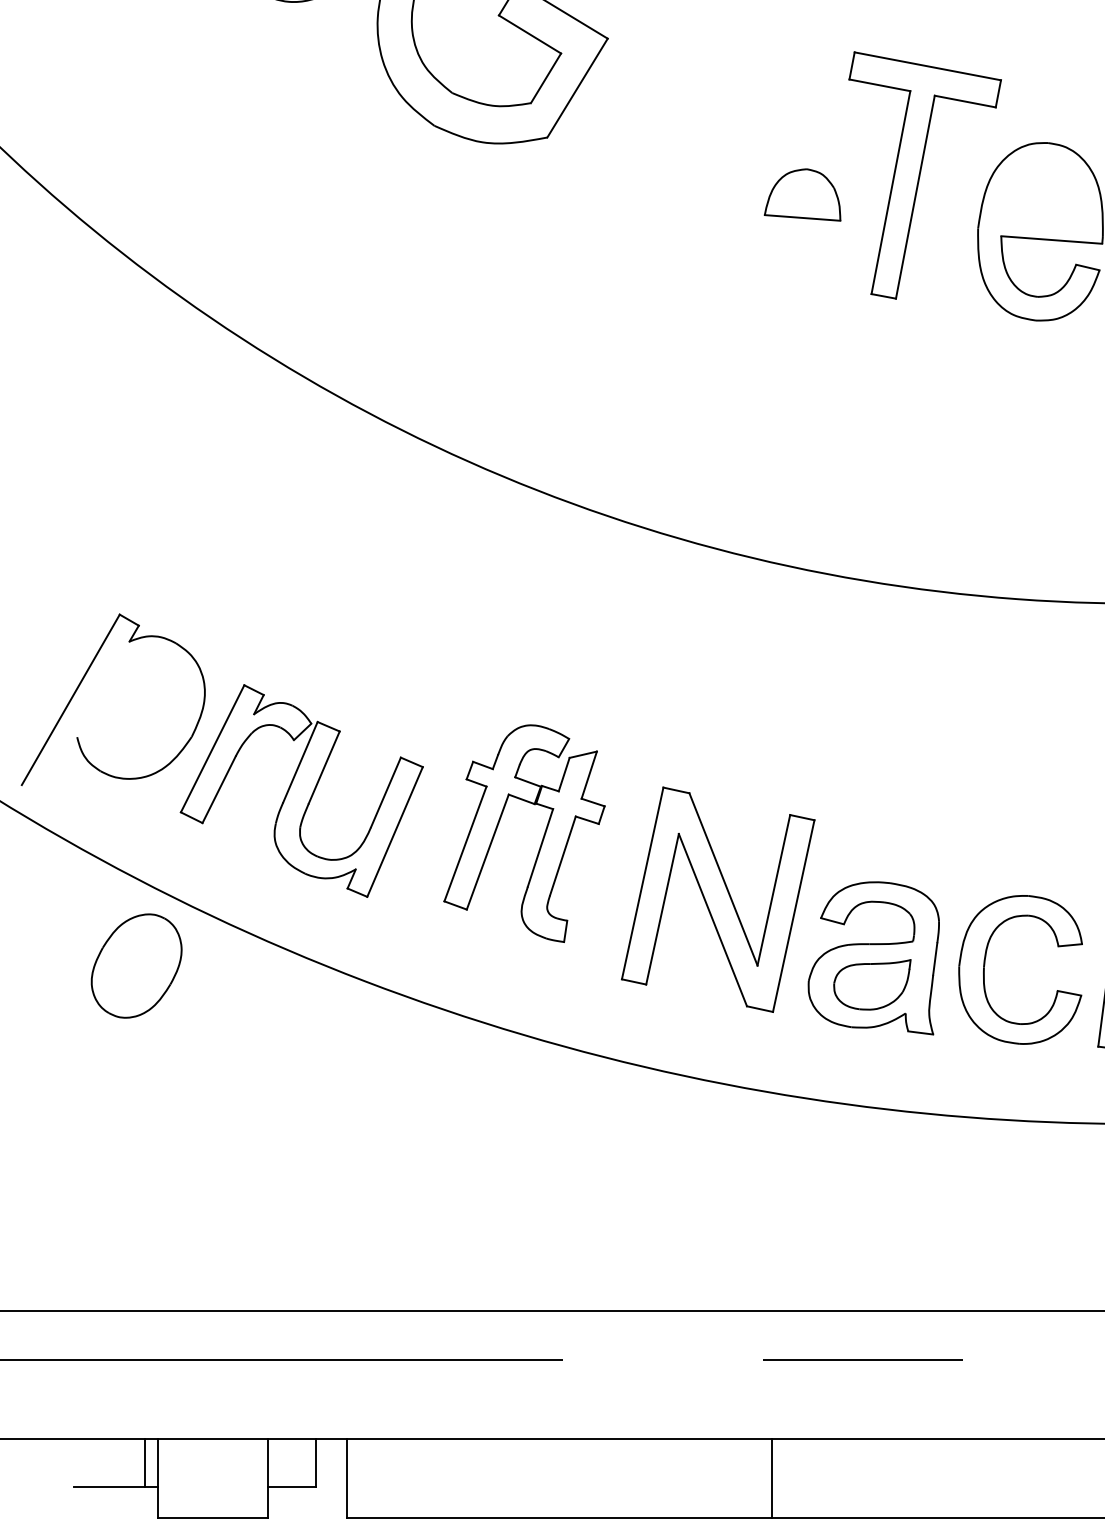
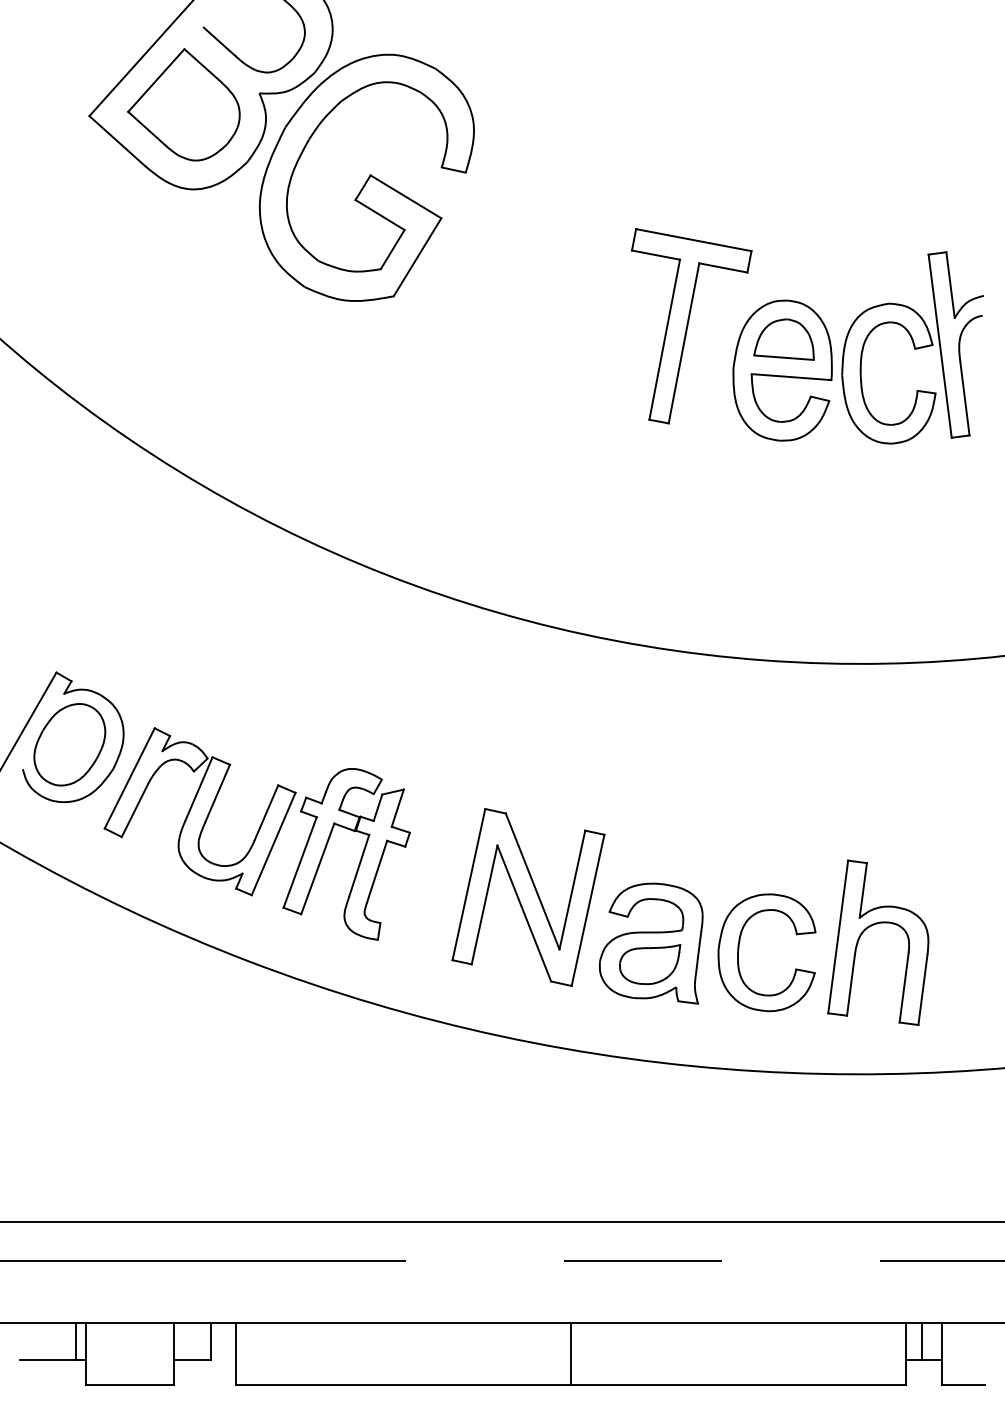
part: (801, 194) -> (783, 339), moved
part: (541, 838) -> (360, 858), moved
part: (136, 965) -> (69, 744), moved

